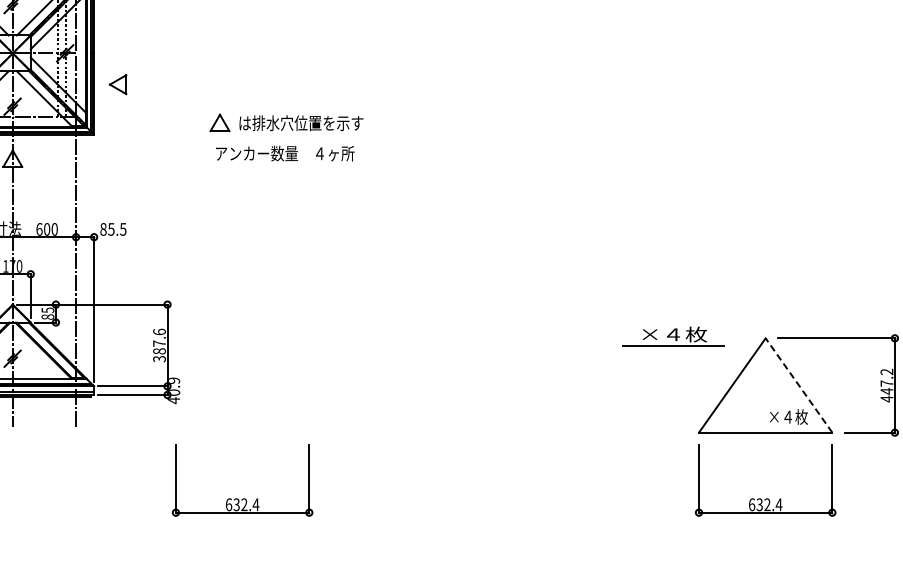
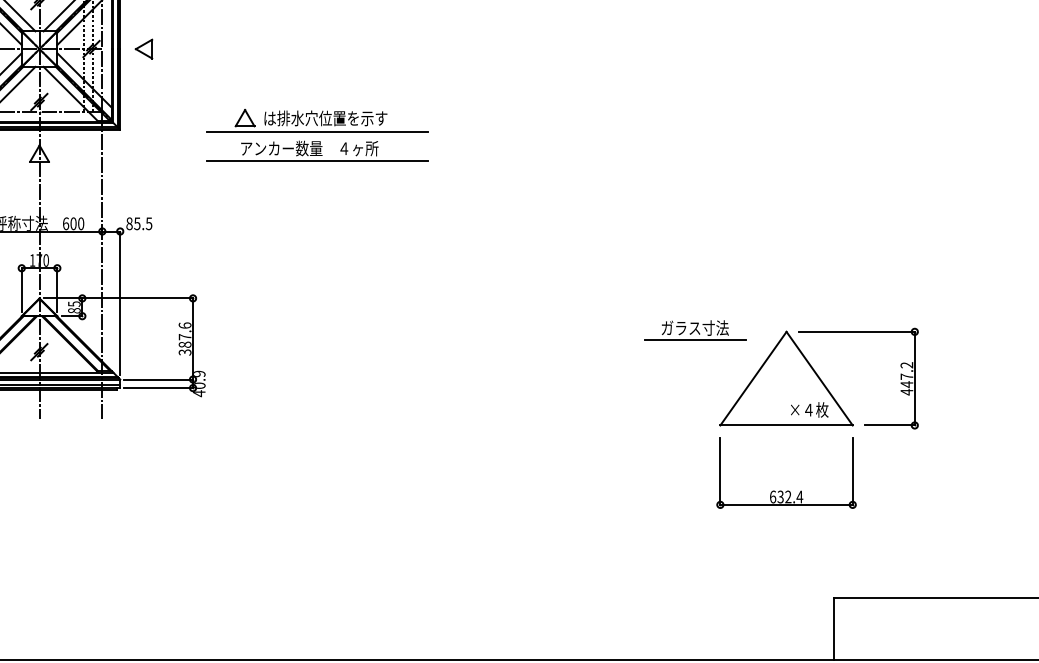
part: (117, 84) -> (143, 48), moved
line: (292, 137) -> (317, 132), added
line: (292, 165) -> (317, 160), added
text: (672, 333) -> (694, 327), ×４枚 -> ガラス寸法
line: (798, 385) -> (819, 378), dashed -> solid
part: (243, 498) -> (268, 490), removed

